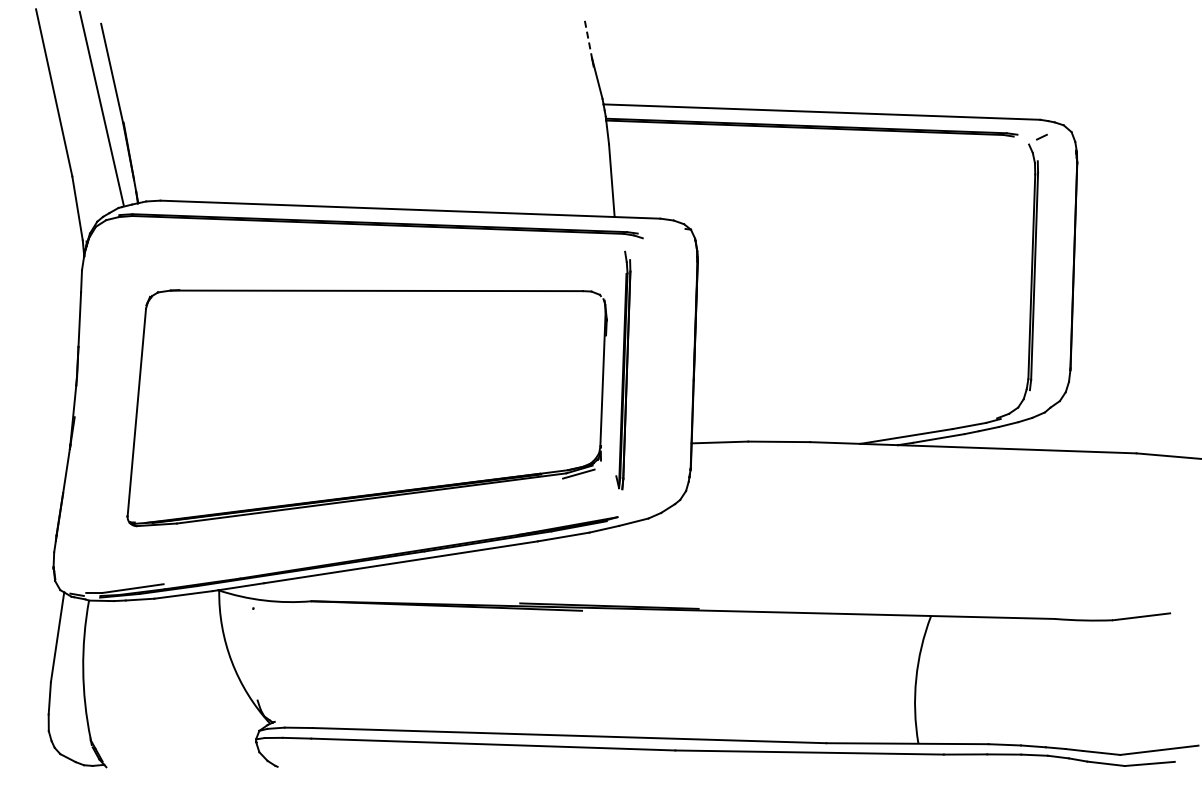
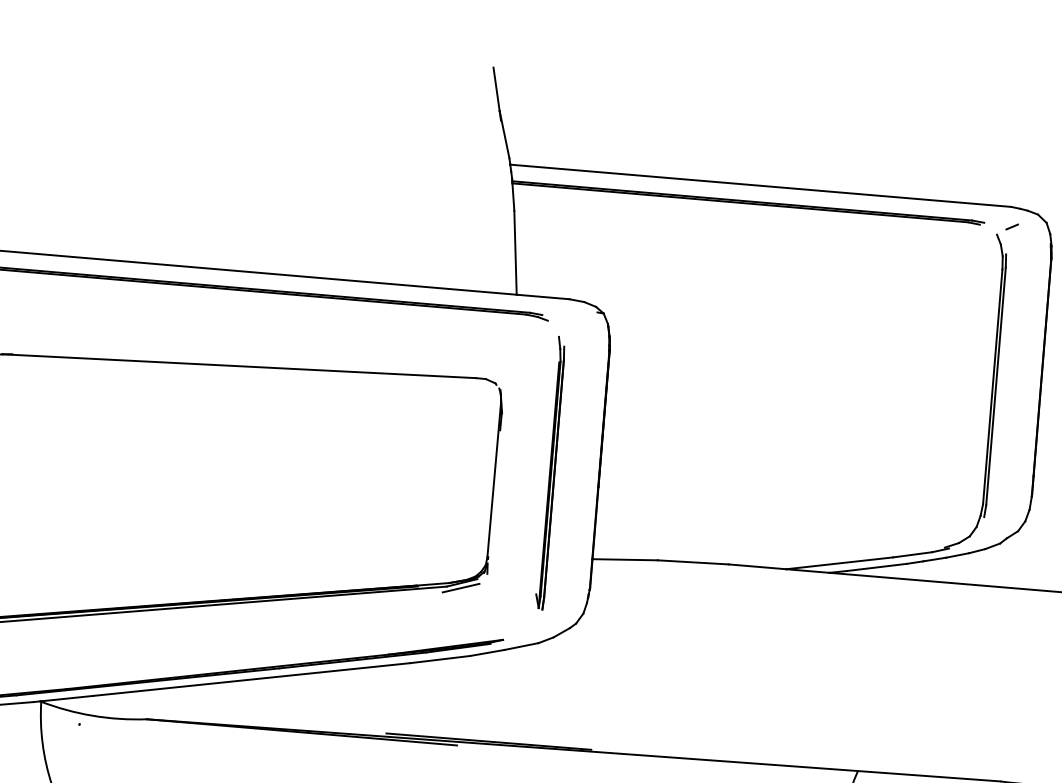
line: (588, 40) -> (496, 90), dashed -> solid
part: (623, 370) -> (550, 473), moved

